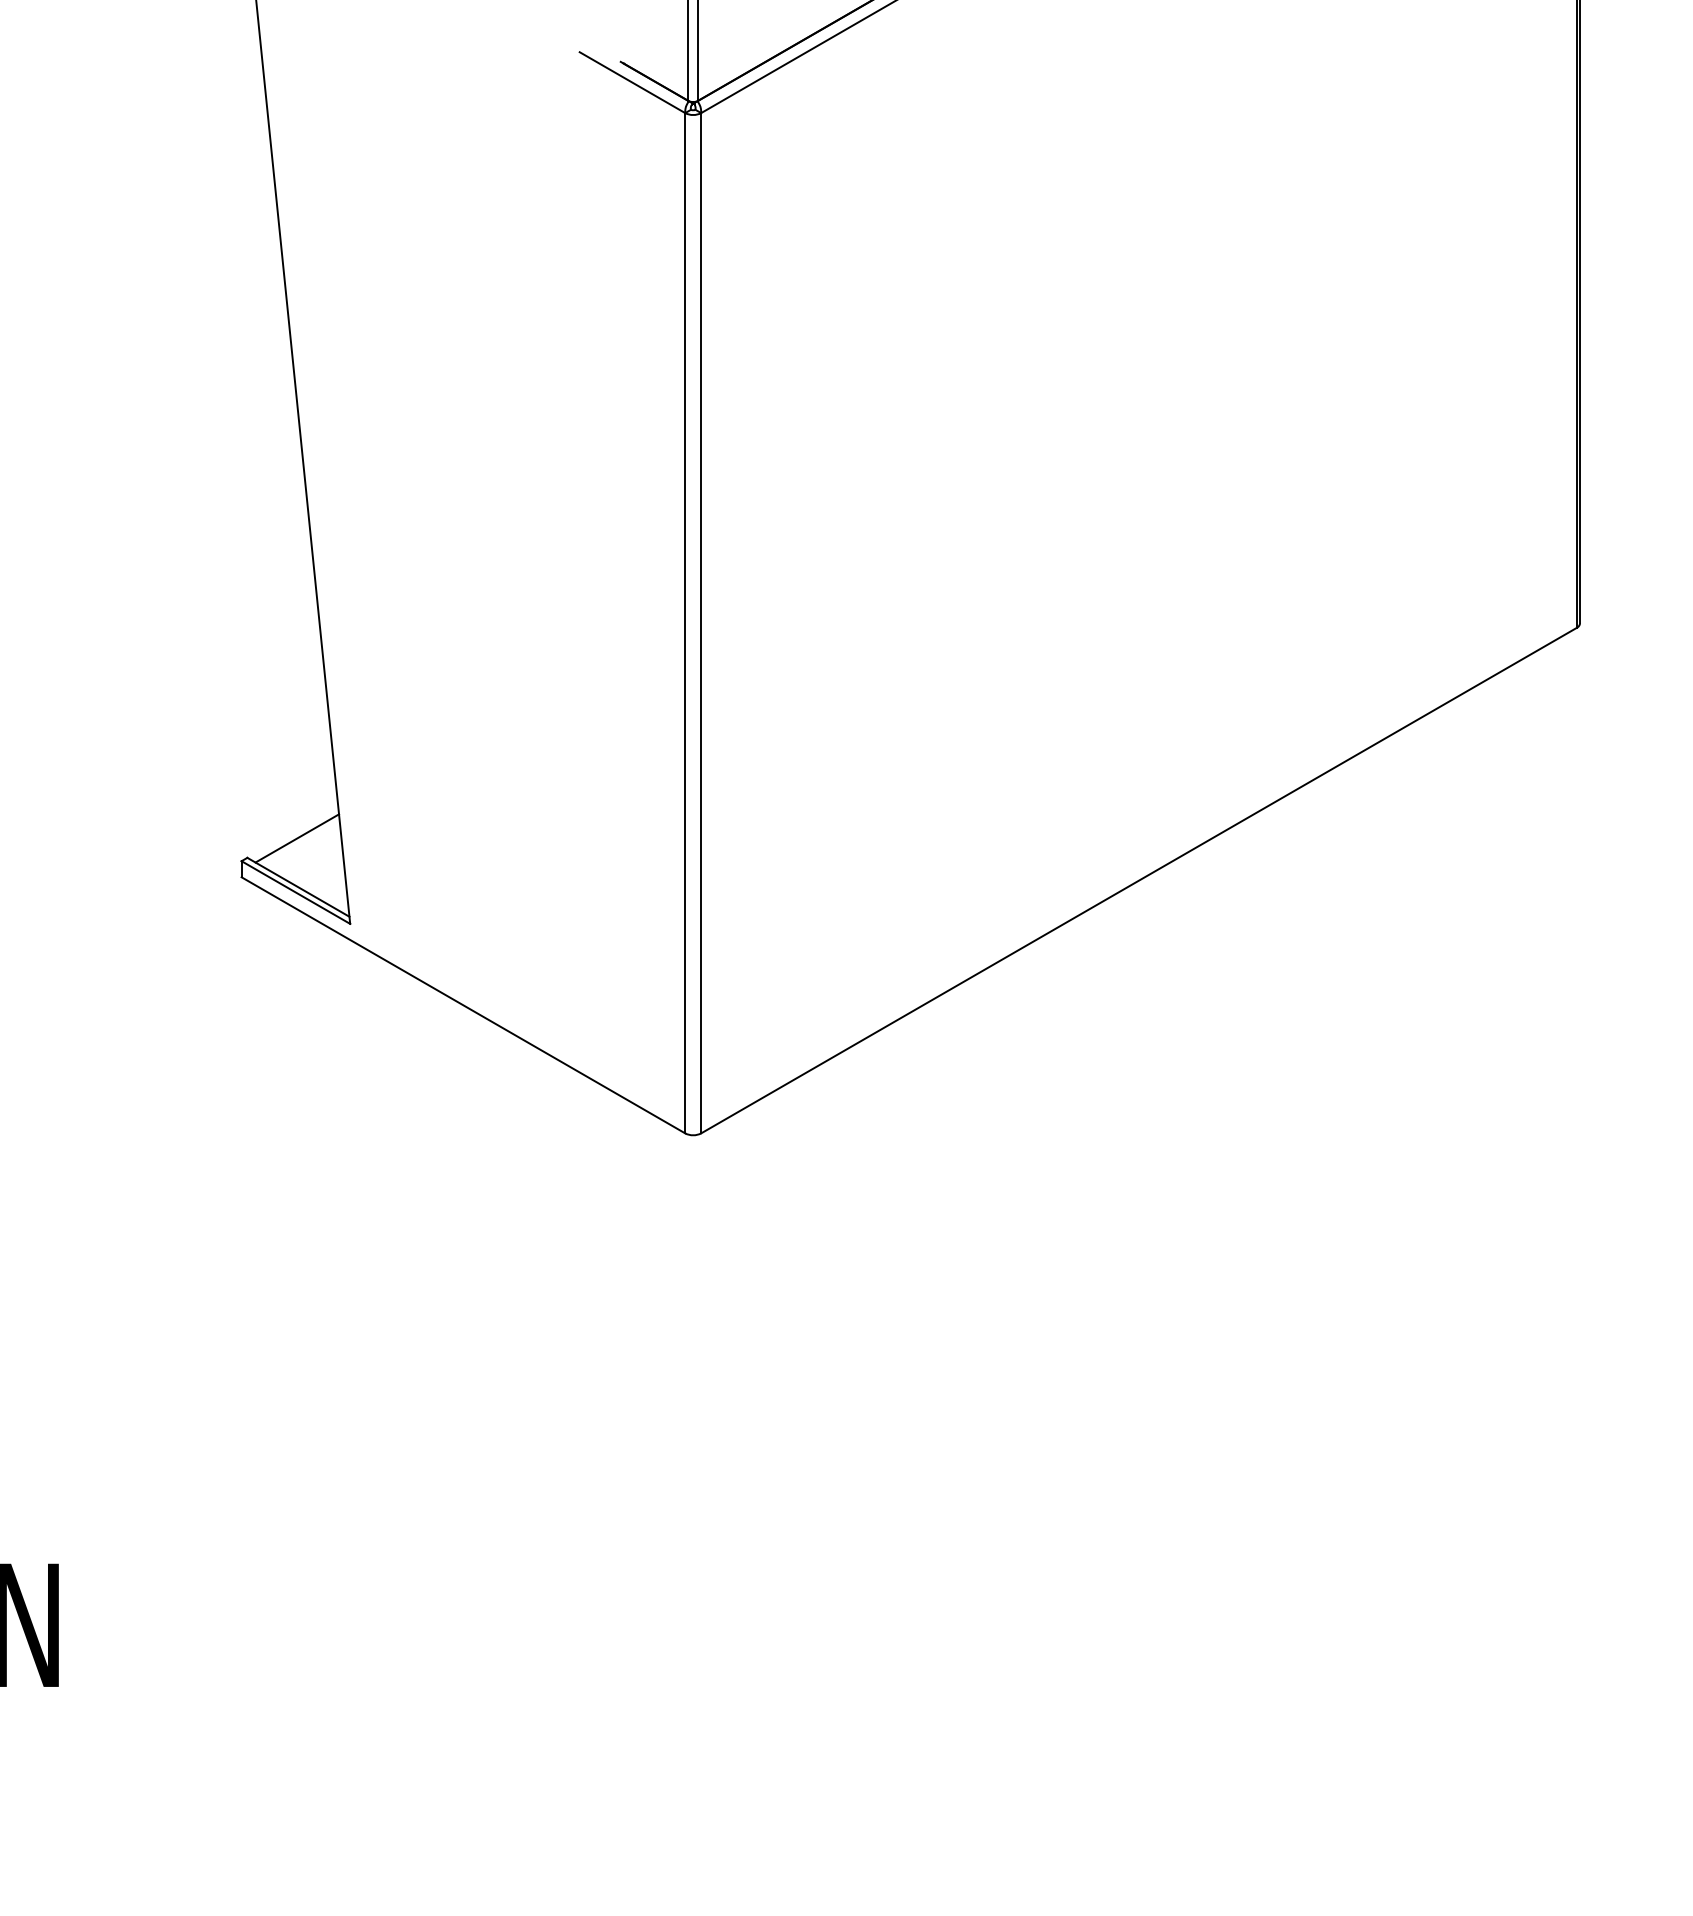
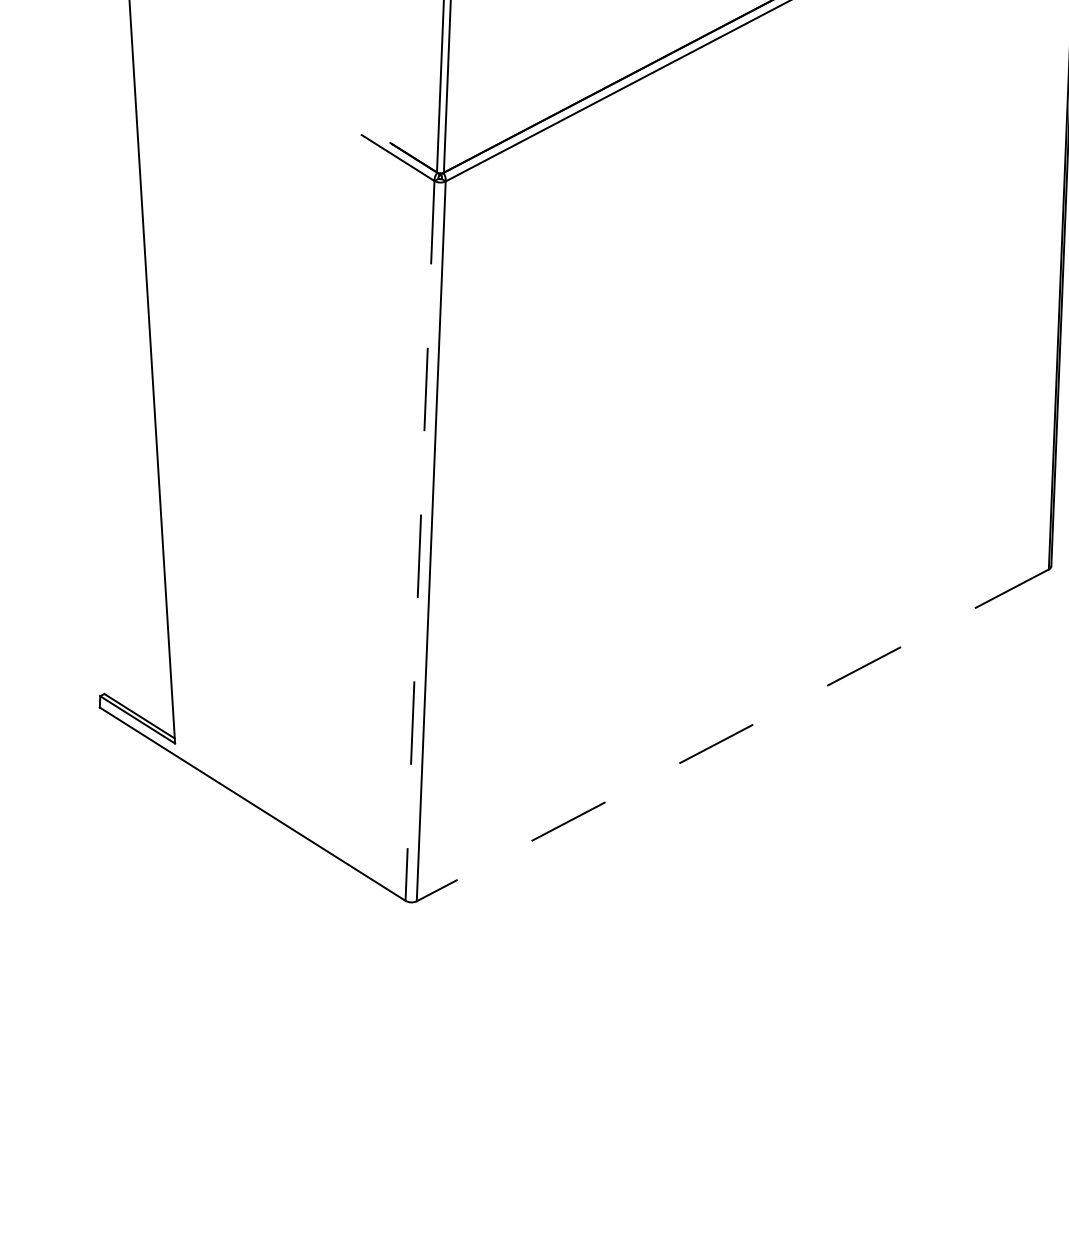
line: (685, 623) -> (420, 541), solid -> dashed
line: (297, 838) -> (140, 681), removed
line: (1138, 880) -> (732, 735), solid -> dashed

